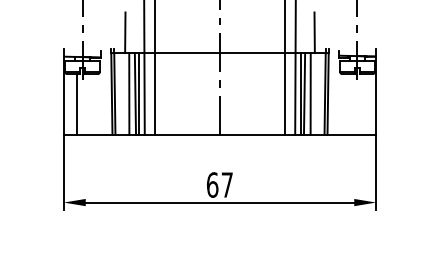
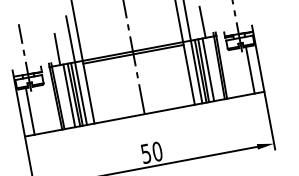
line: (219, 56) -> (133, 54), added
line: (363, 103) -> (250, 69), added
text: (220, 184) -> (152, 152), 67 -> 50

